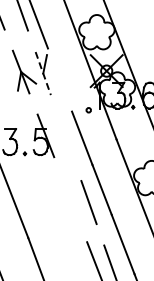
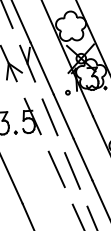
line: (43, 73) -> (27, 63), dashed -> solid
line: (60, 79) -> (42, 67), added
line: (65, 137) -> (49, 116), added
line: (70, 199) -> (56, 169), added

